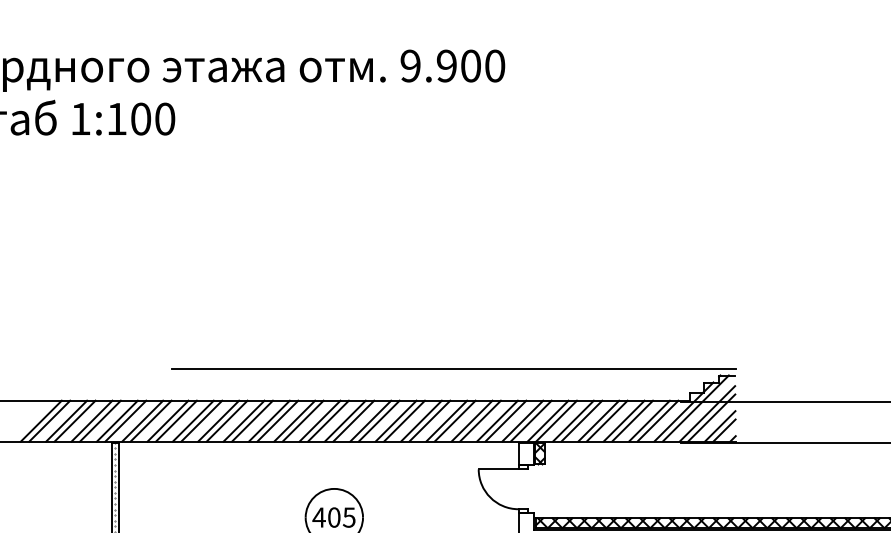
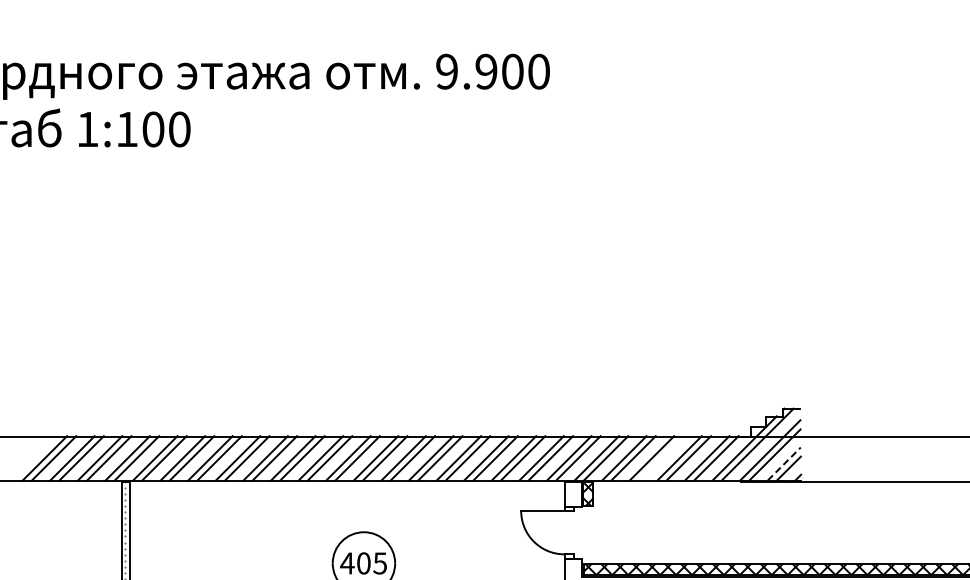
line: (453, 368) -> (493, 401), removed
line: (607, 421) -> (661, 458), removed
line: (720, 425) -> (784, 463), solid -> dashed

